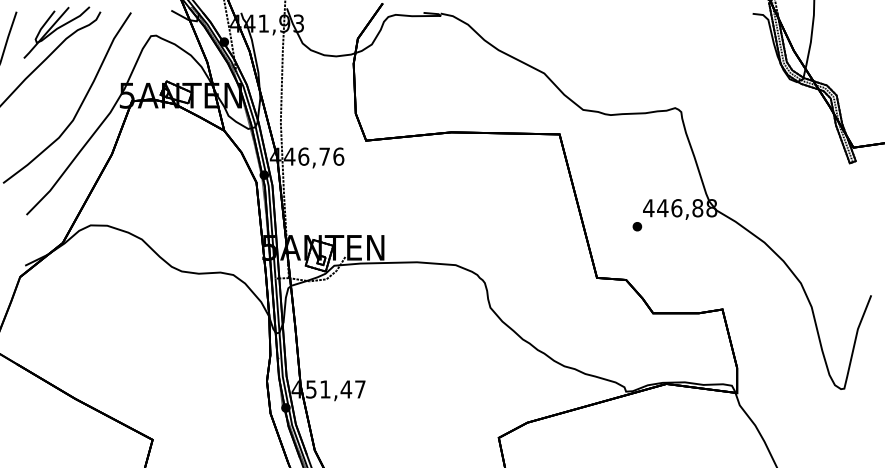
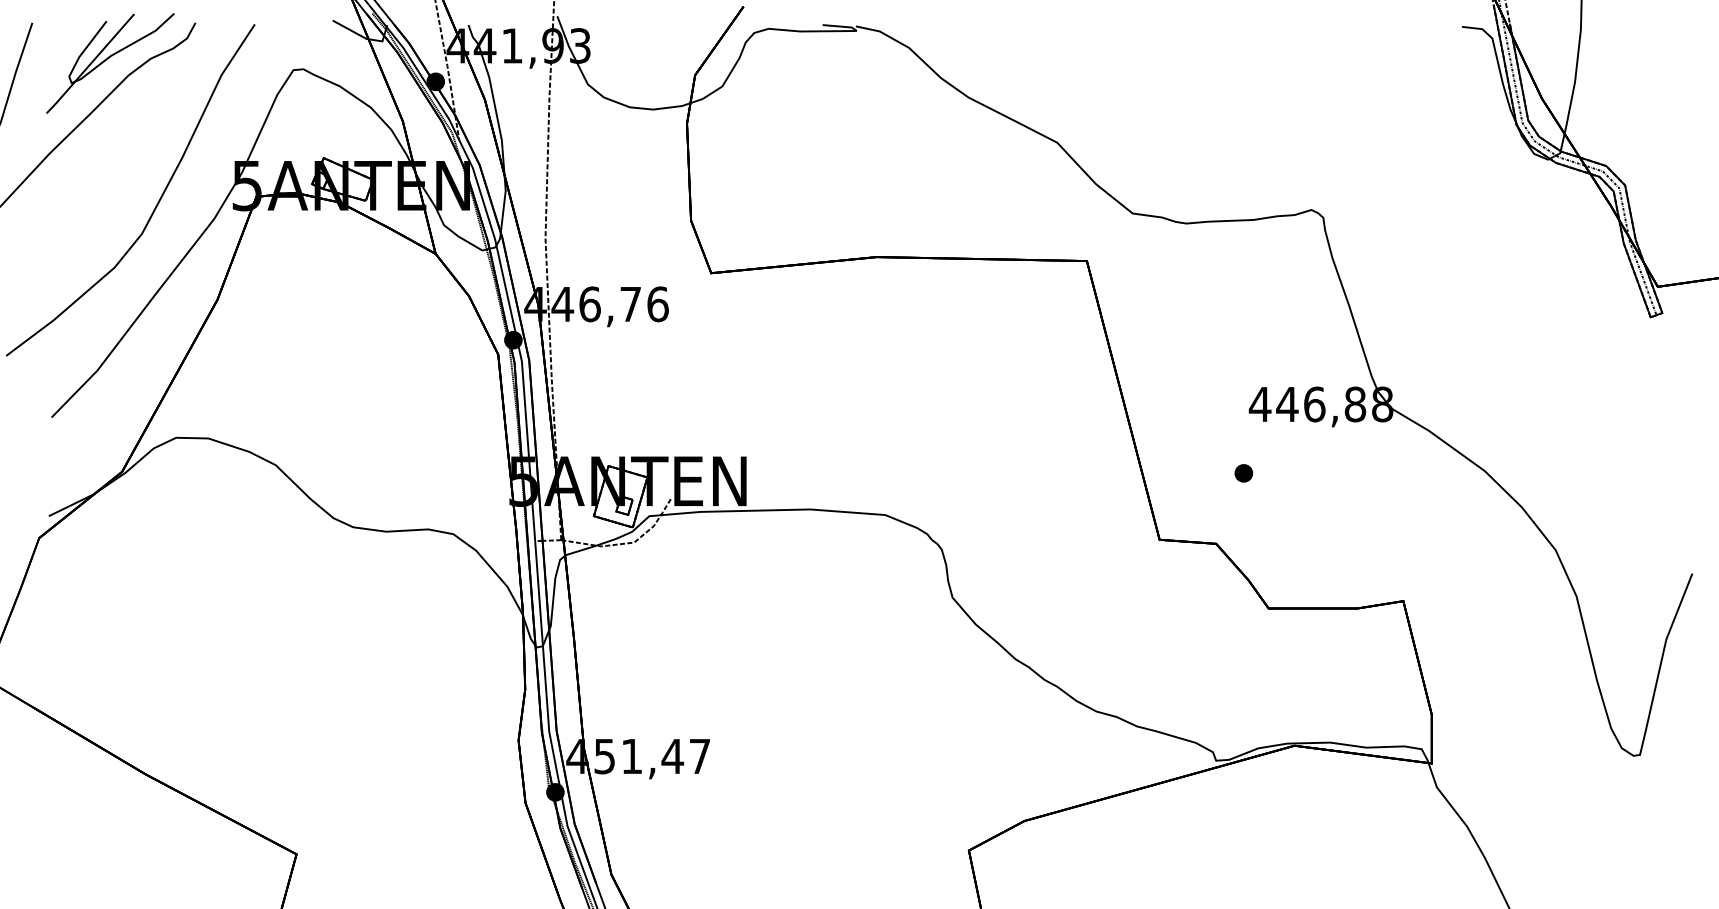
part: (637, 226) -> (1244, 472), moved

